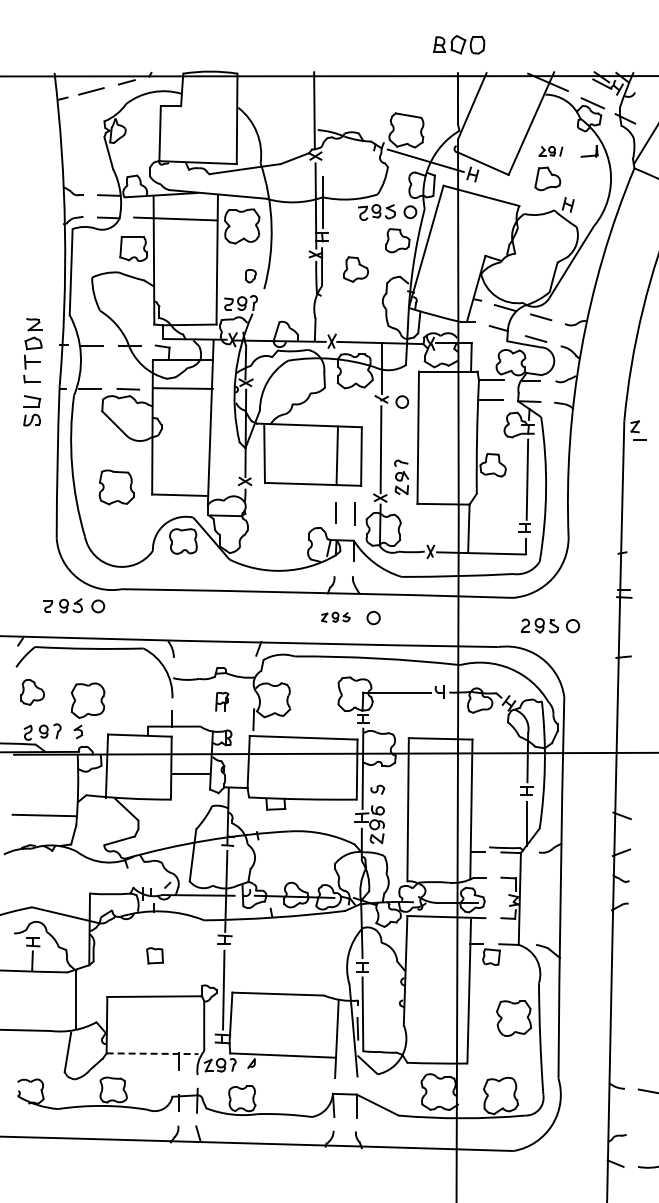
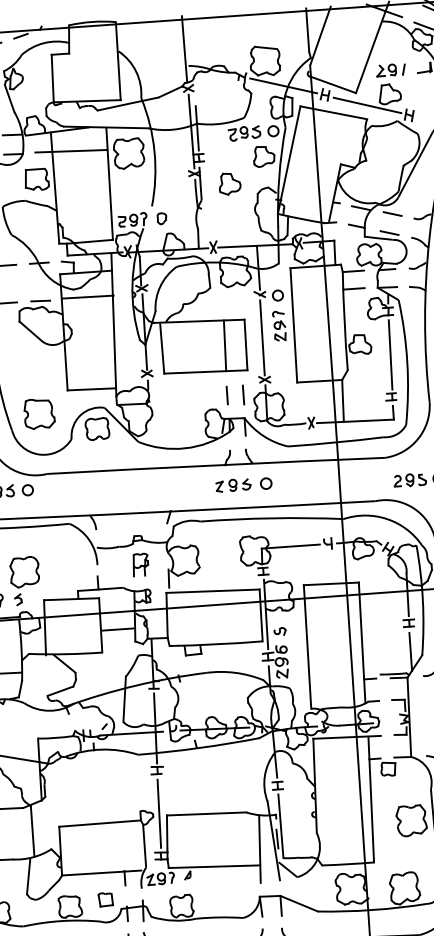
part: (550, 151) -> (390, 70), size x1.43
line: (520, 189) -> (367, 104), added
part: (250, 275) -> (161, 218), moved
part: (401, 477) -> (279, 326), moved
part: (116, 487) -> (39, 414), moved
part: (335, 616) -> (233, 484), size x1.43
part: (221, 701) -> (139, 564), size x1.43
part: (154, 955) -> (105, 899), moved
line: (152, 1053) -> (101, 872), dashed -> solid

